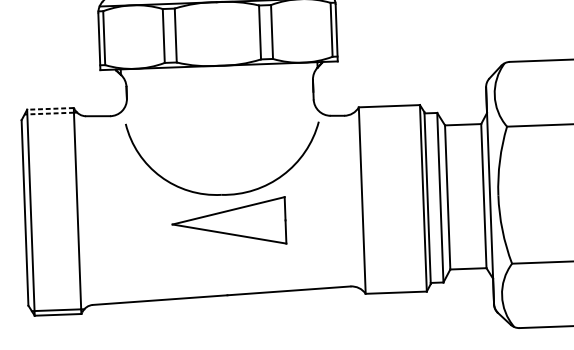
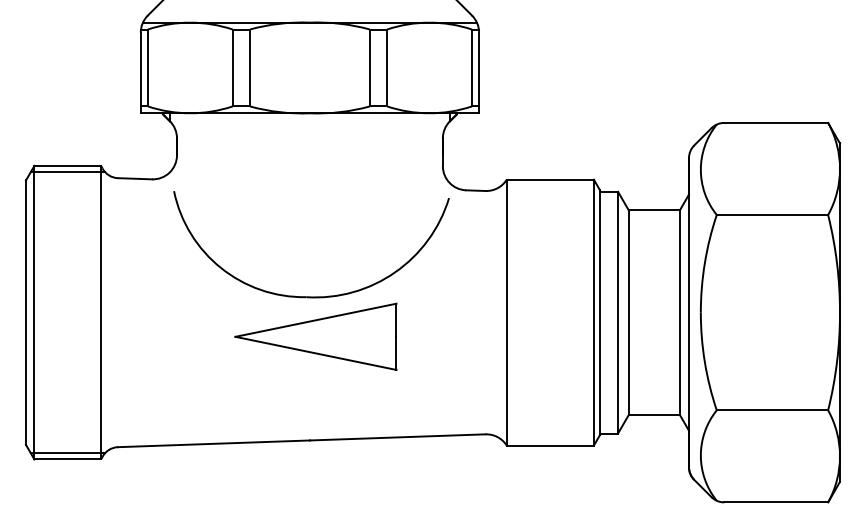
line: (50, 108) -> (67, 165), dashed -> solid
line: (49, 113) -> (65, 172), dashed -> solid

